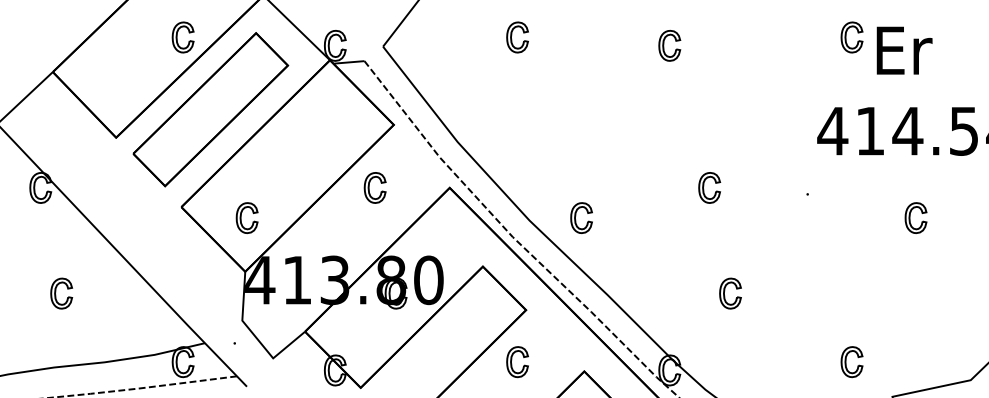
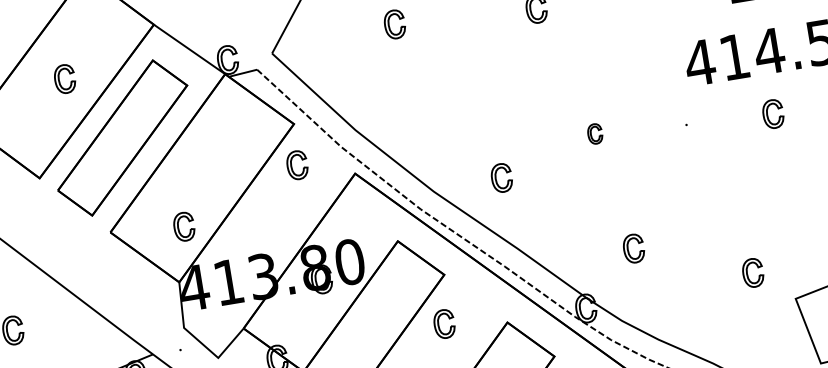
part: (182, 37) -> (64, 79), moved
part: (374, 187) -> (296, 164), moved
part: (709, 187) -> (594, 133), size x0.7
part: (246, 217) -> (183, 226), moved
part: (581, 217) -> (501, 177), moved
part: (915, 217) -> (772, 113), moved
part: (730, 293) -> (633, 248), moved

